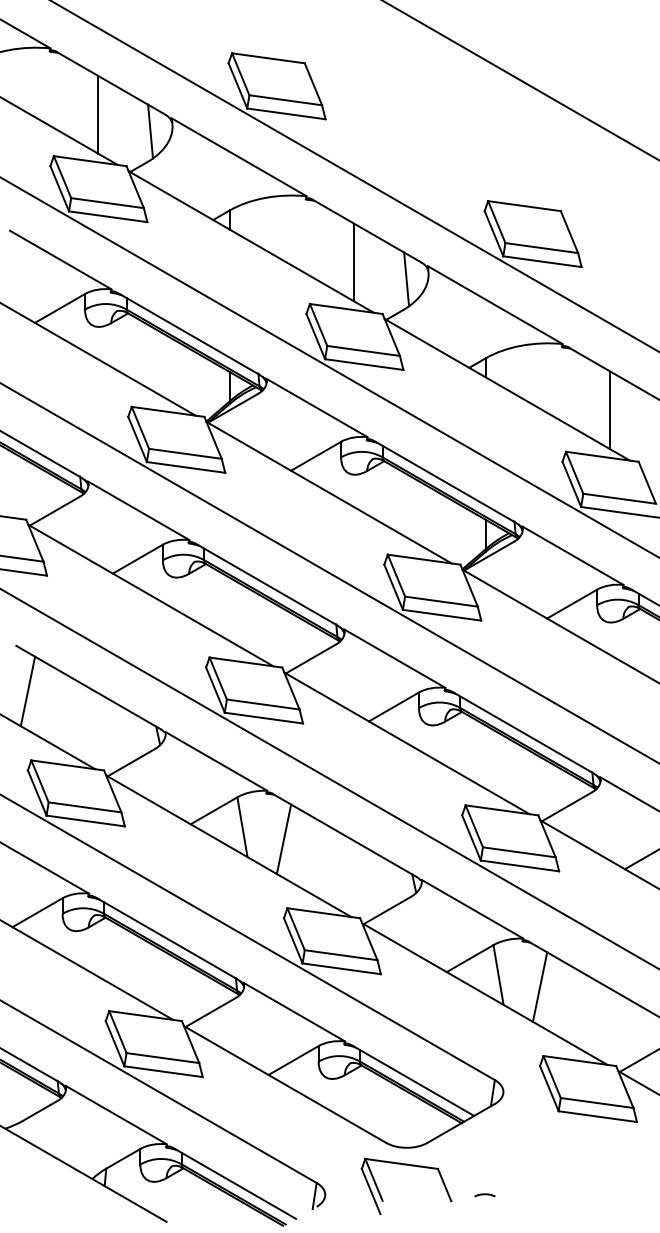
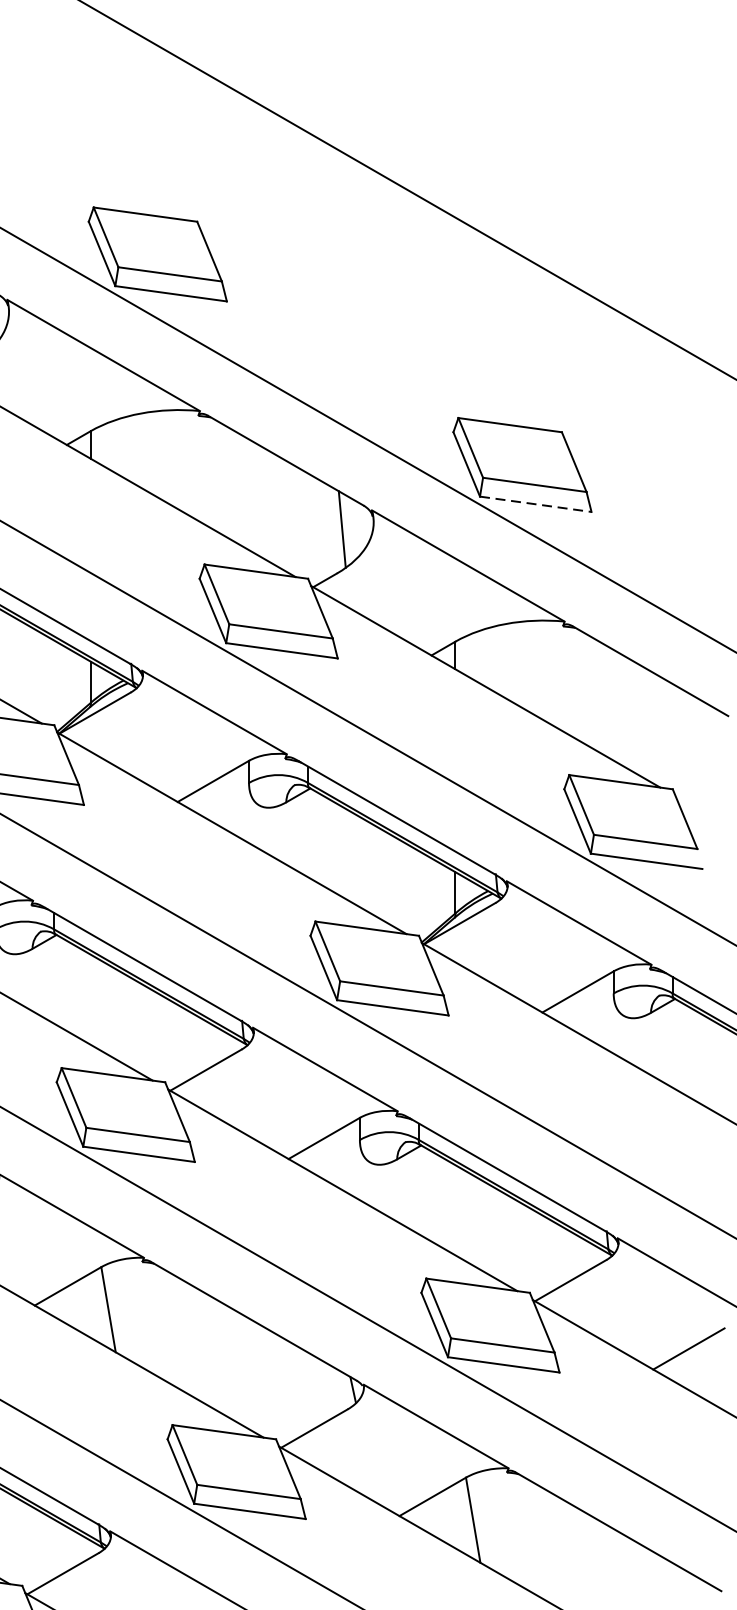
line: (542, 261) -> (535, 504), solid -> dashed
line: (354, 262) -> (268, 505), removed
line: (610, 410) -> (632, 716), removed
line: (283, 839) -> (166, 1327), removed
line: (539, 986) -> (531, 1536), removed

